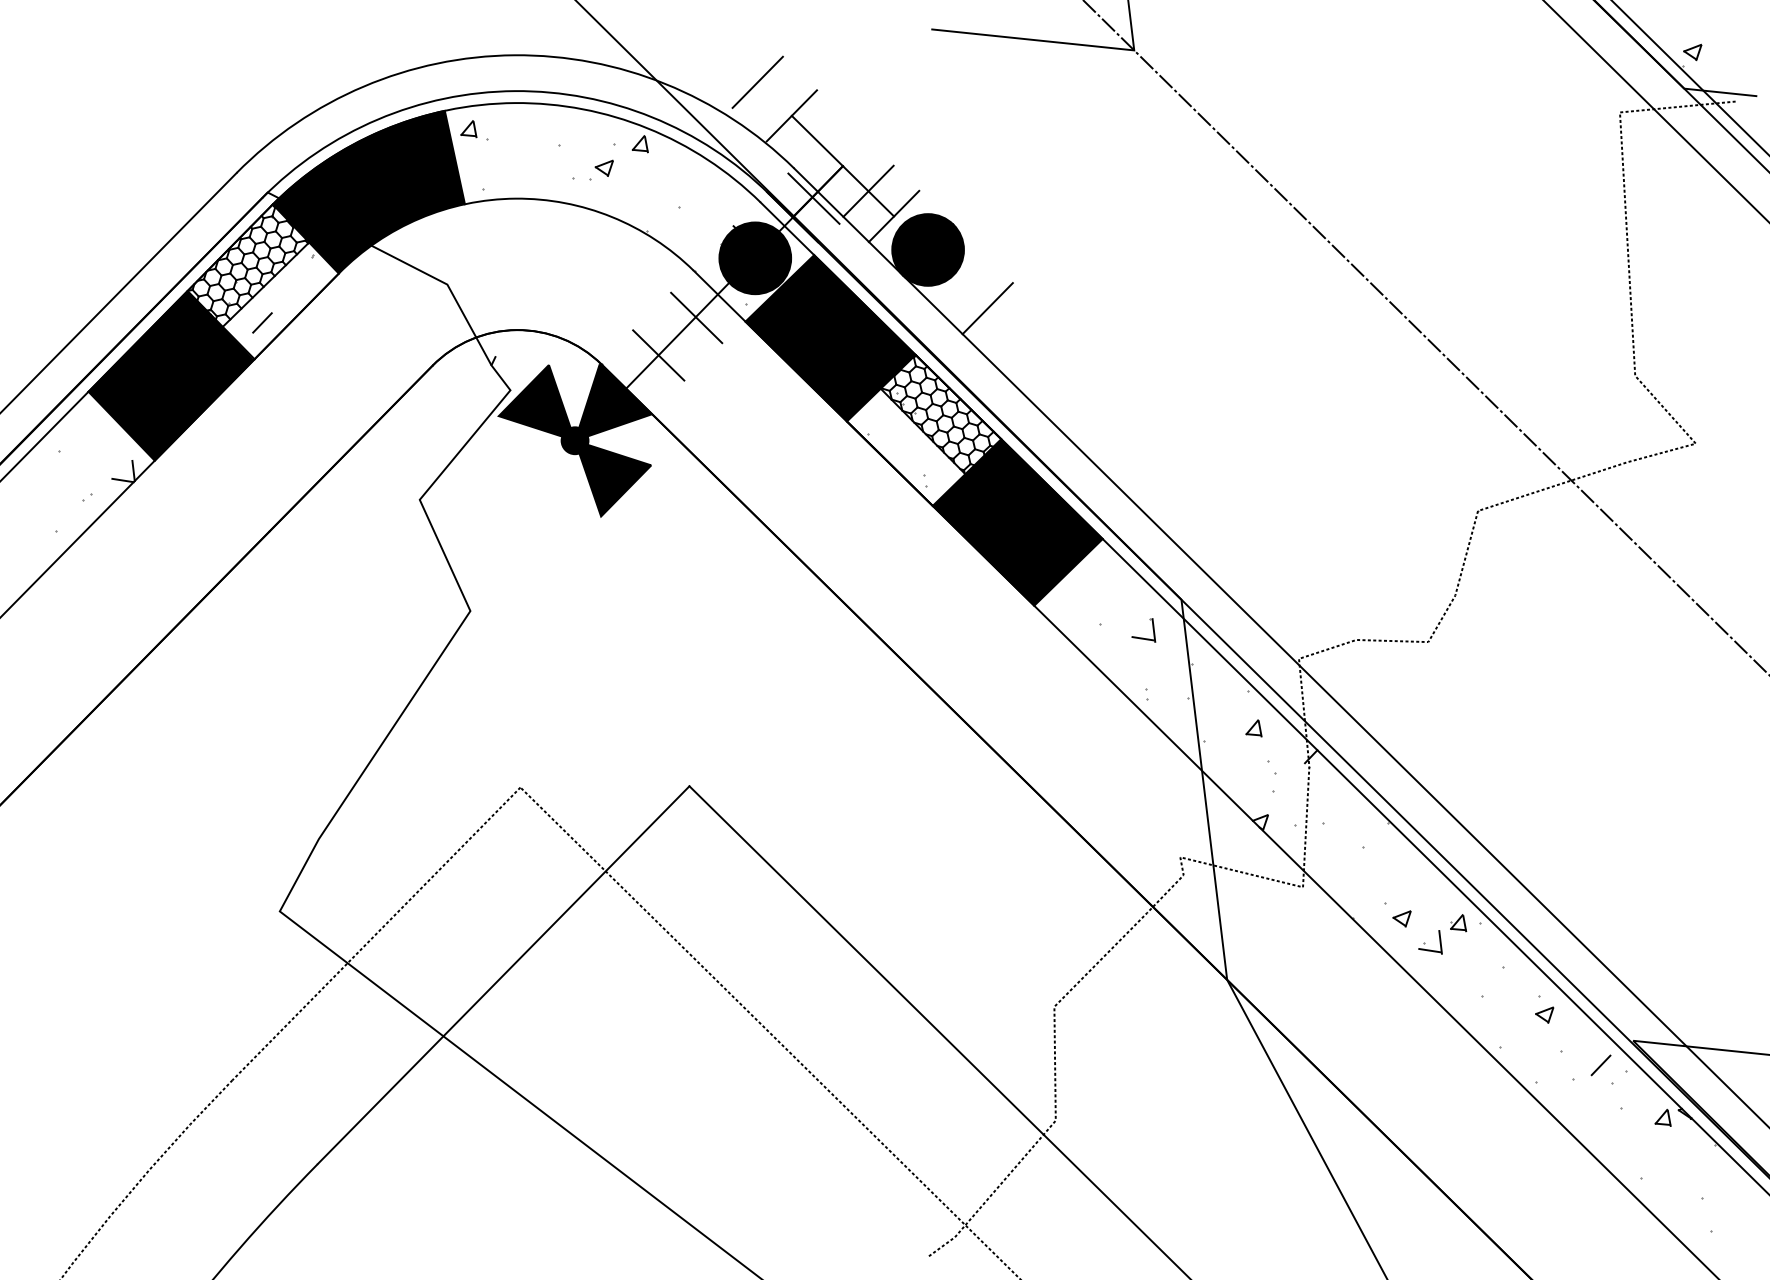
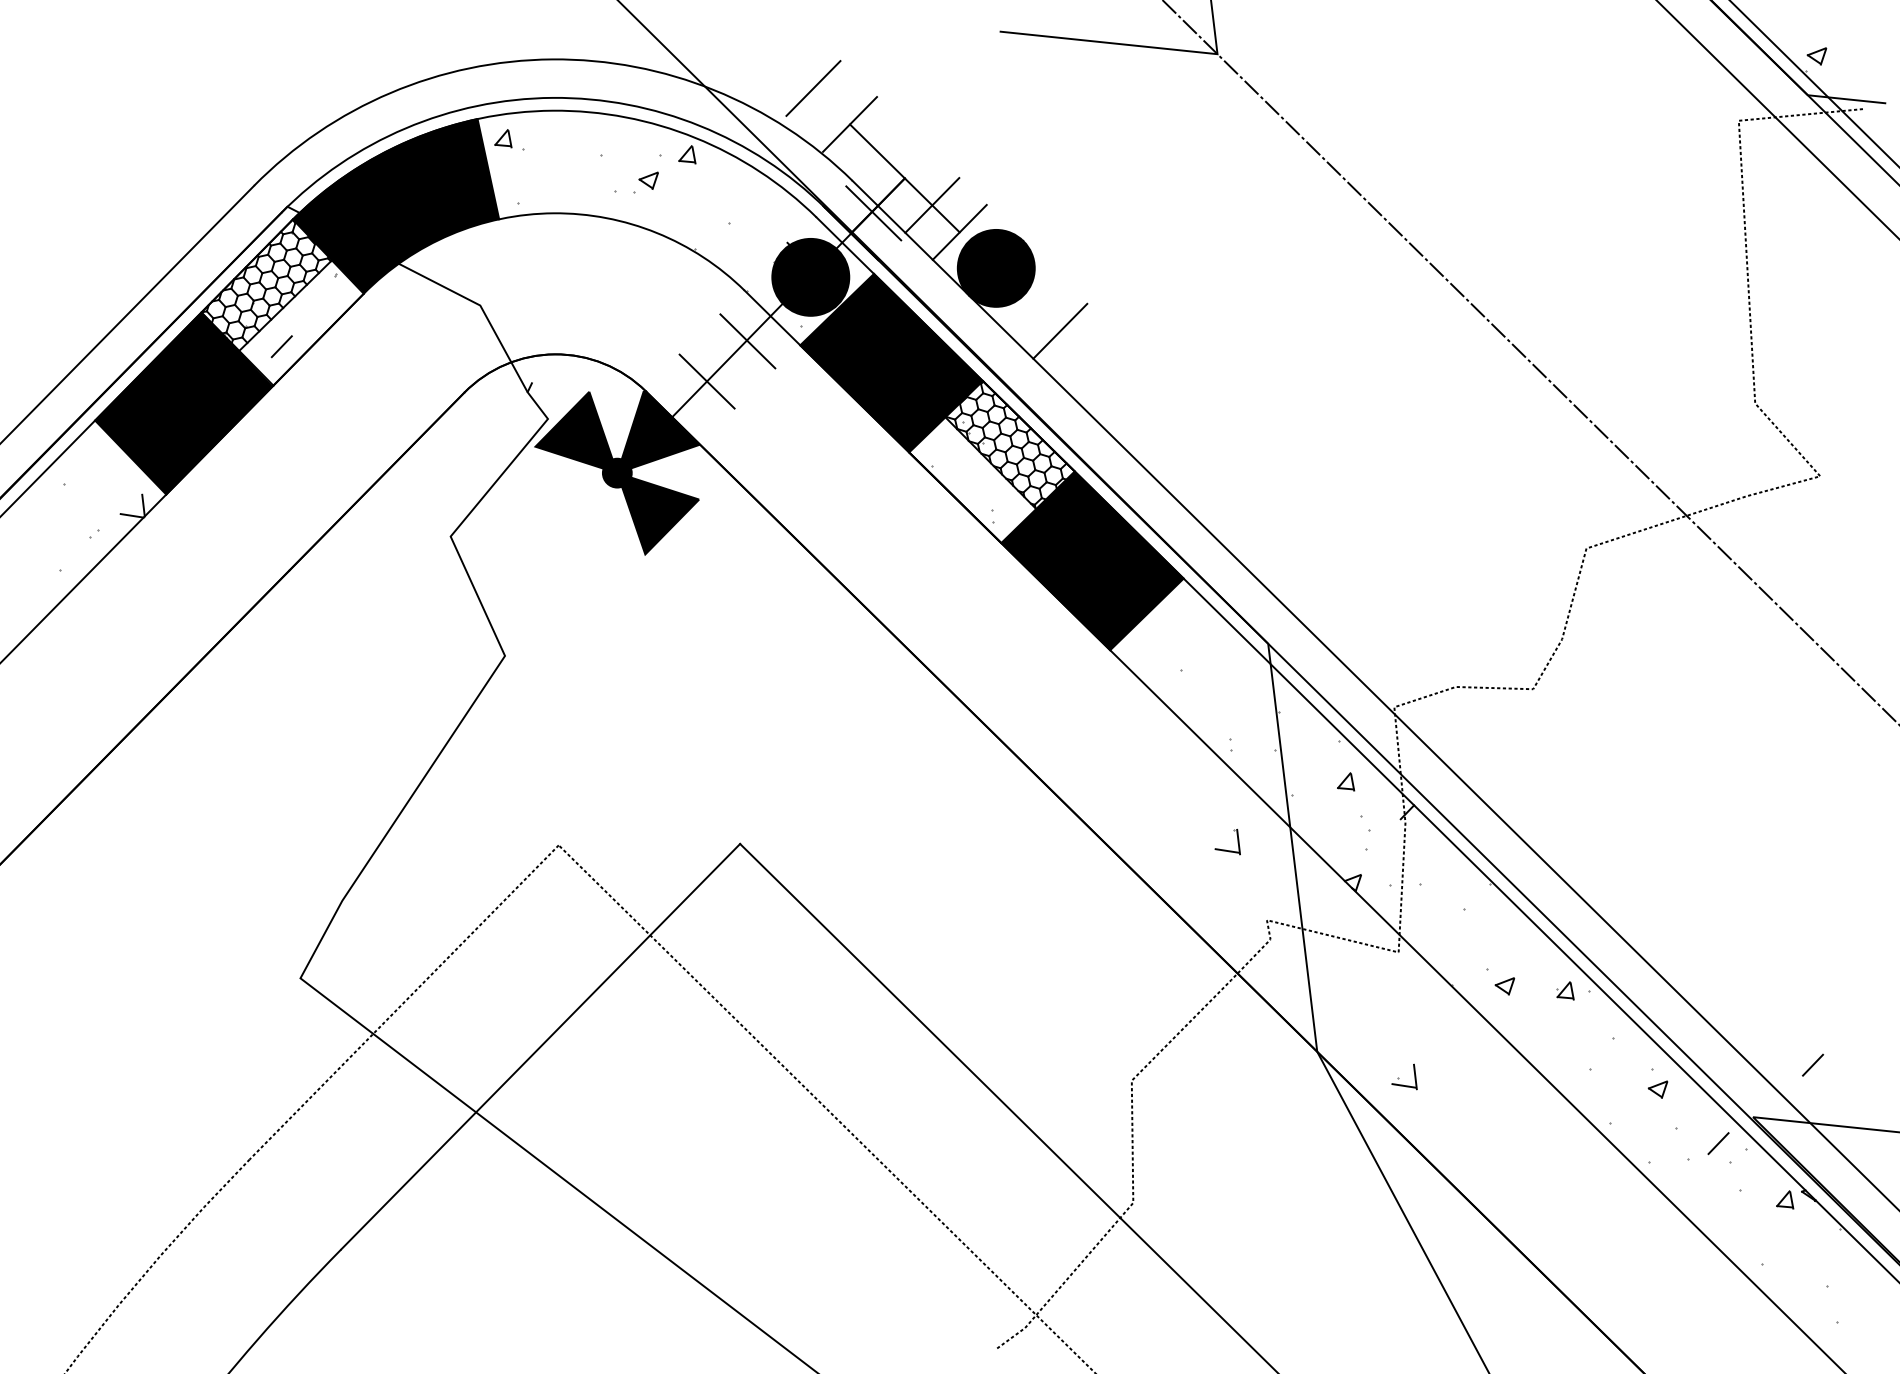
part: (1143, 637) -> (1227, 849), moved
part: (1430, 942) -> (1404, 1077), moved
line: (1688, 992) -> (1812, 1065), added

